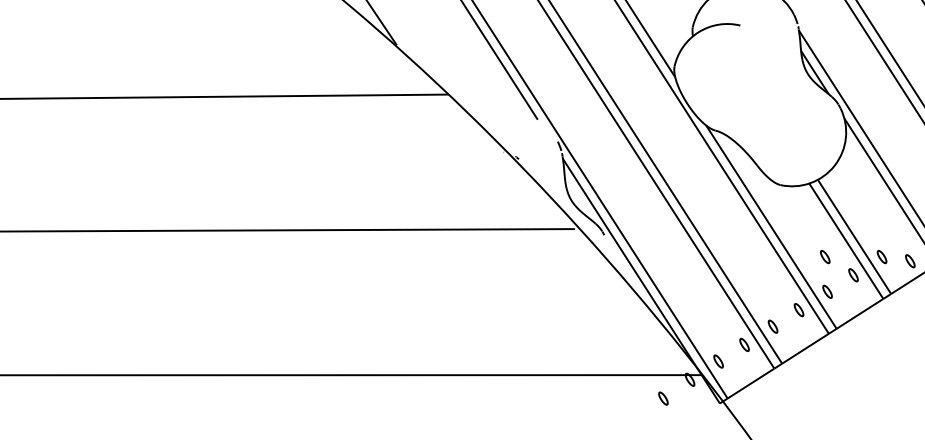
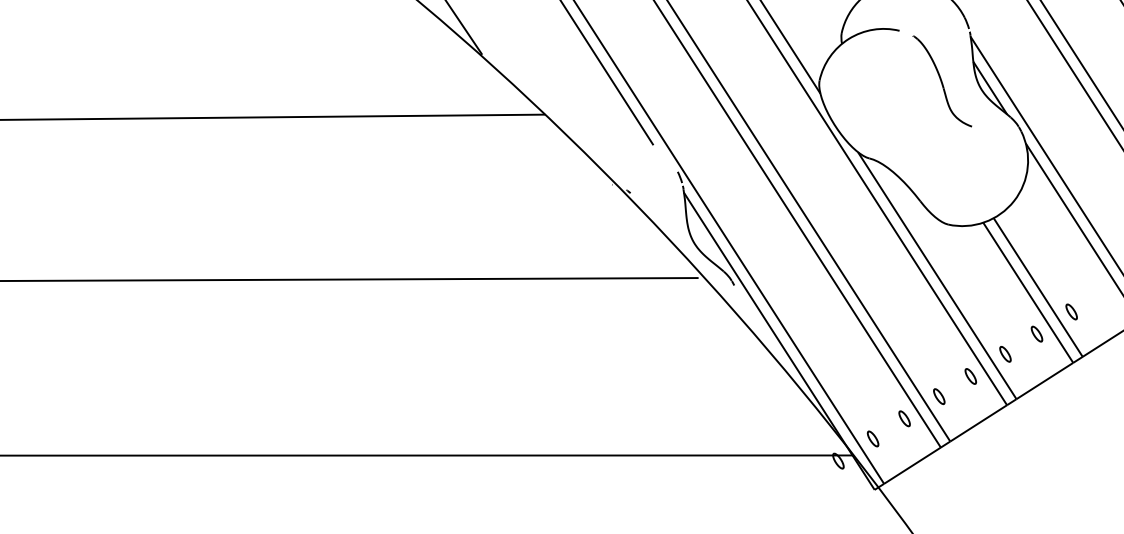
part: (775, 67) -> (942, 81), added
part: (825, 256) -> (1002, 311), removed
part: (909, 260) -> (1105, 316), removed
part: (662, 398) -> (805, 483), removed

